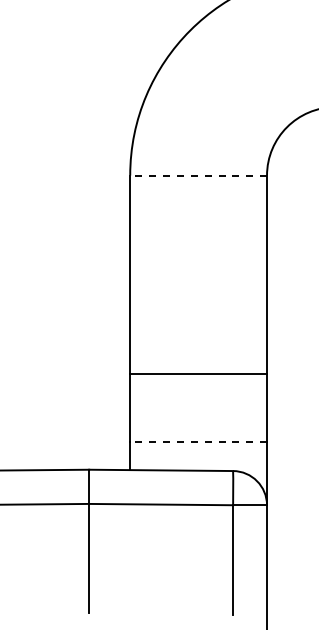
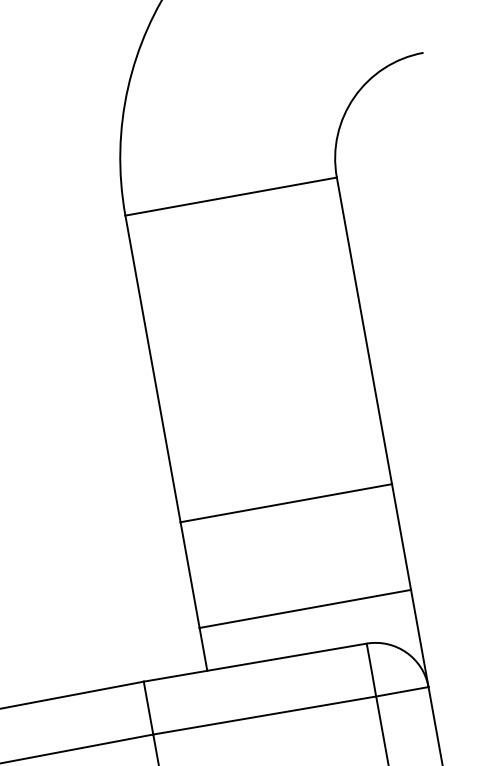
line: (198, 175) -> (230, 196), dashed -> solid
line: (198, 442) -> (305, 609), dashed -> solid

